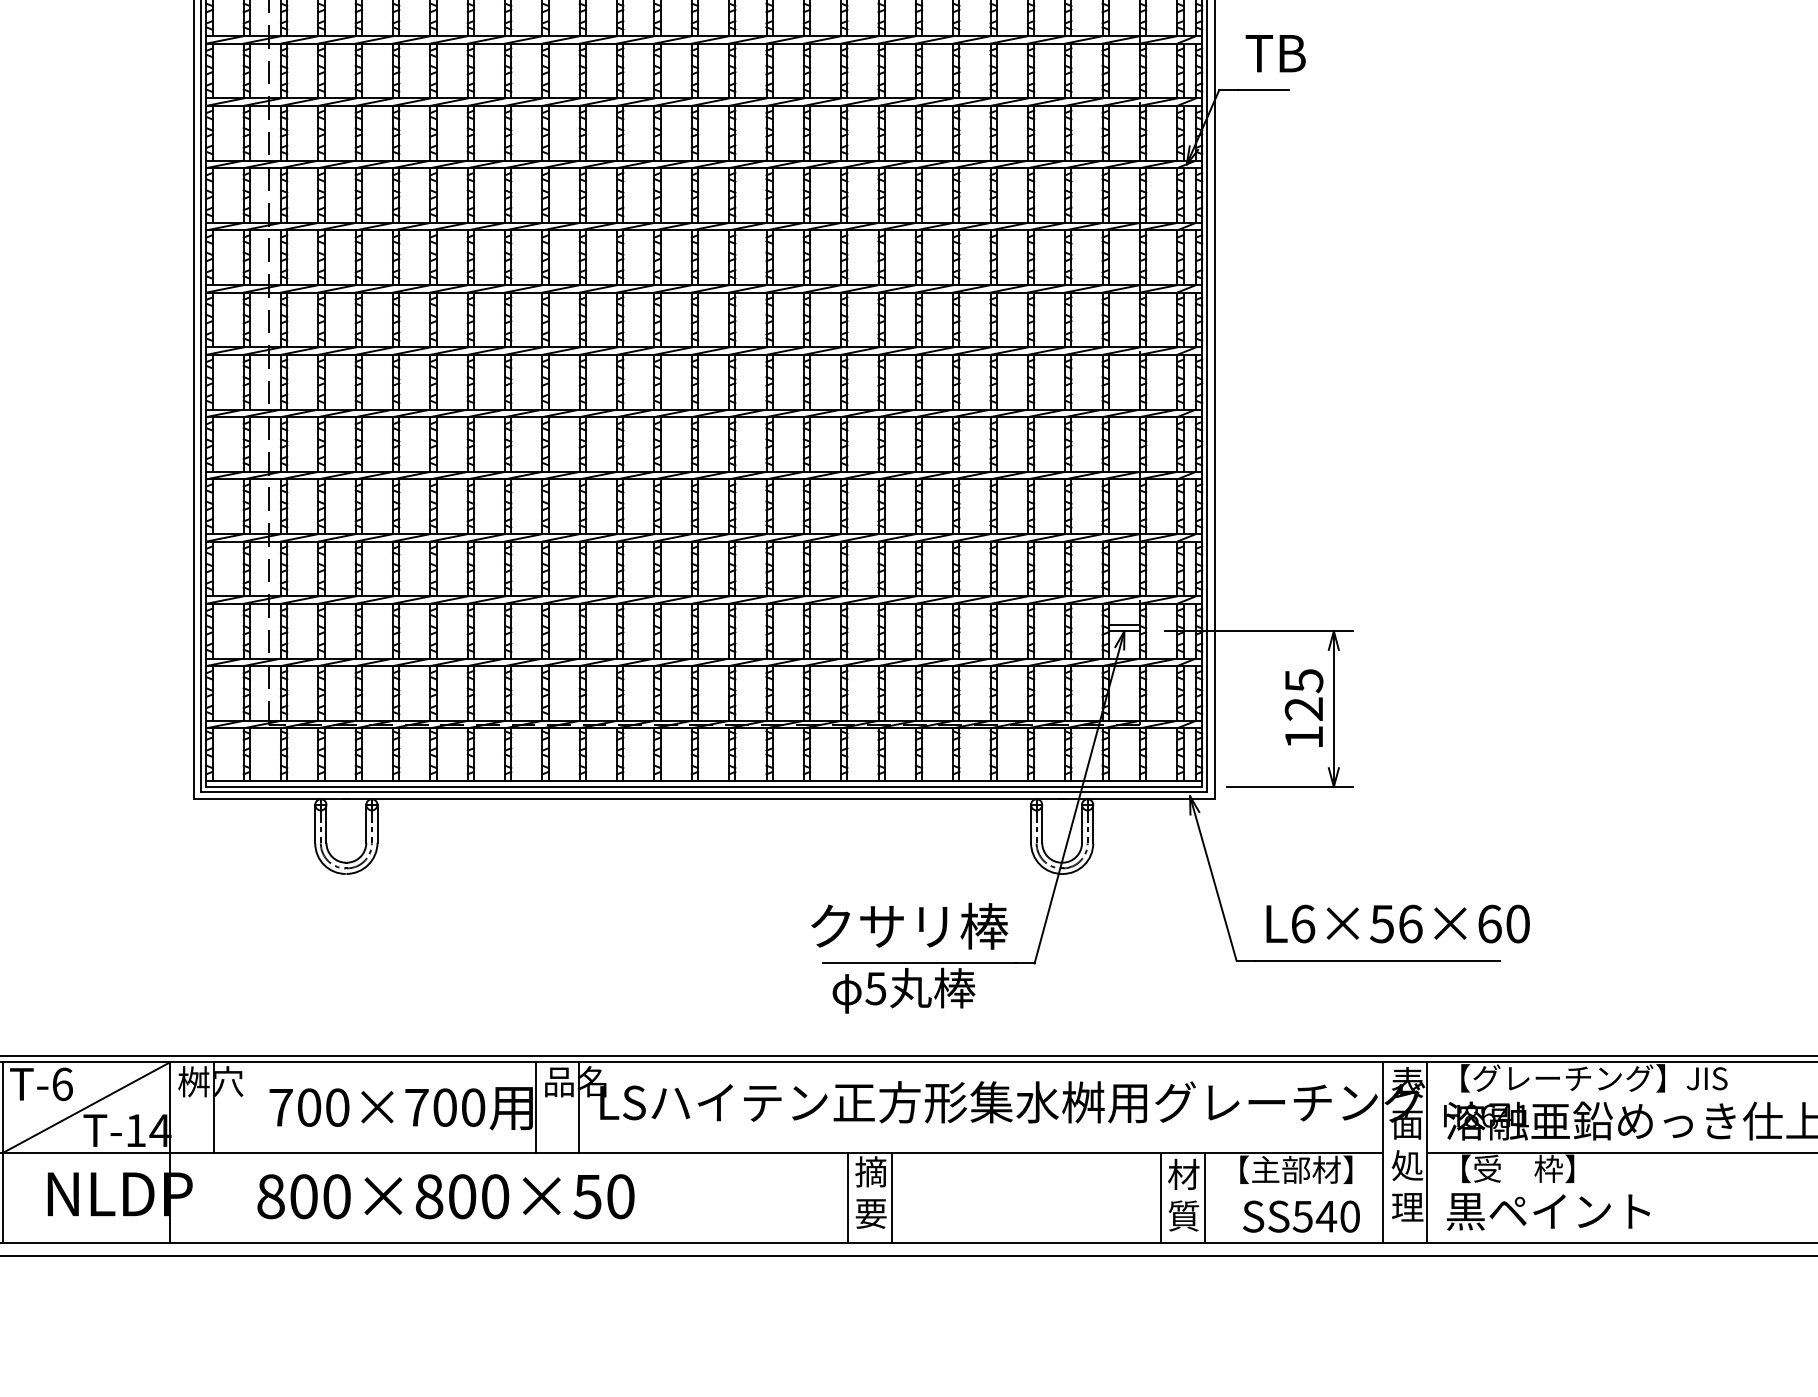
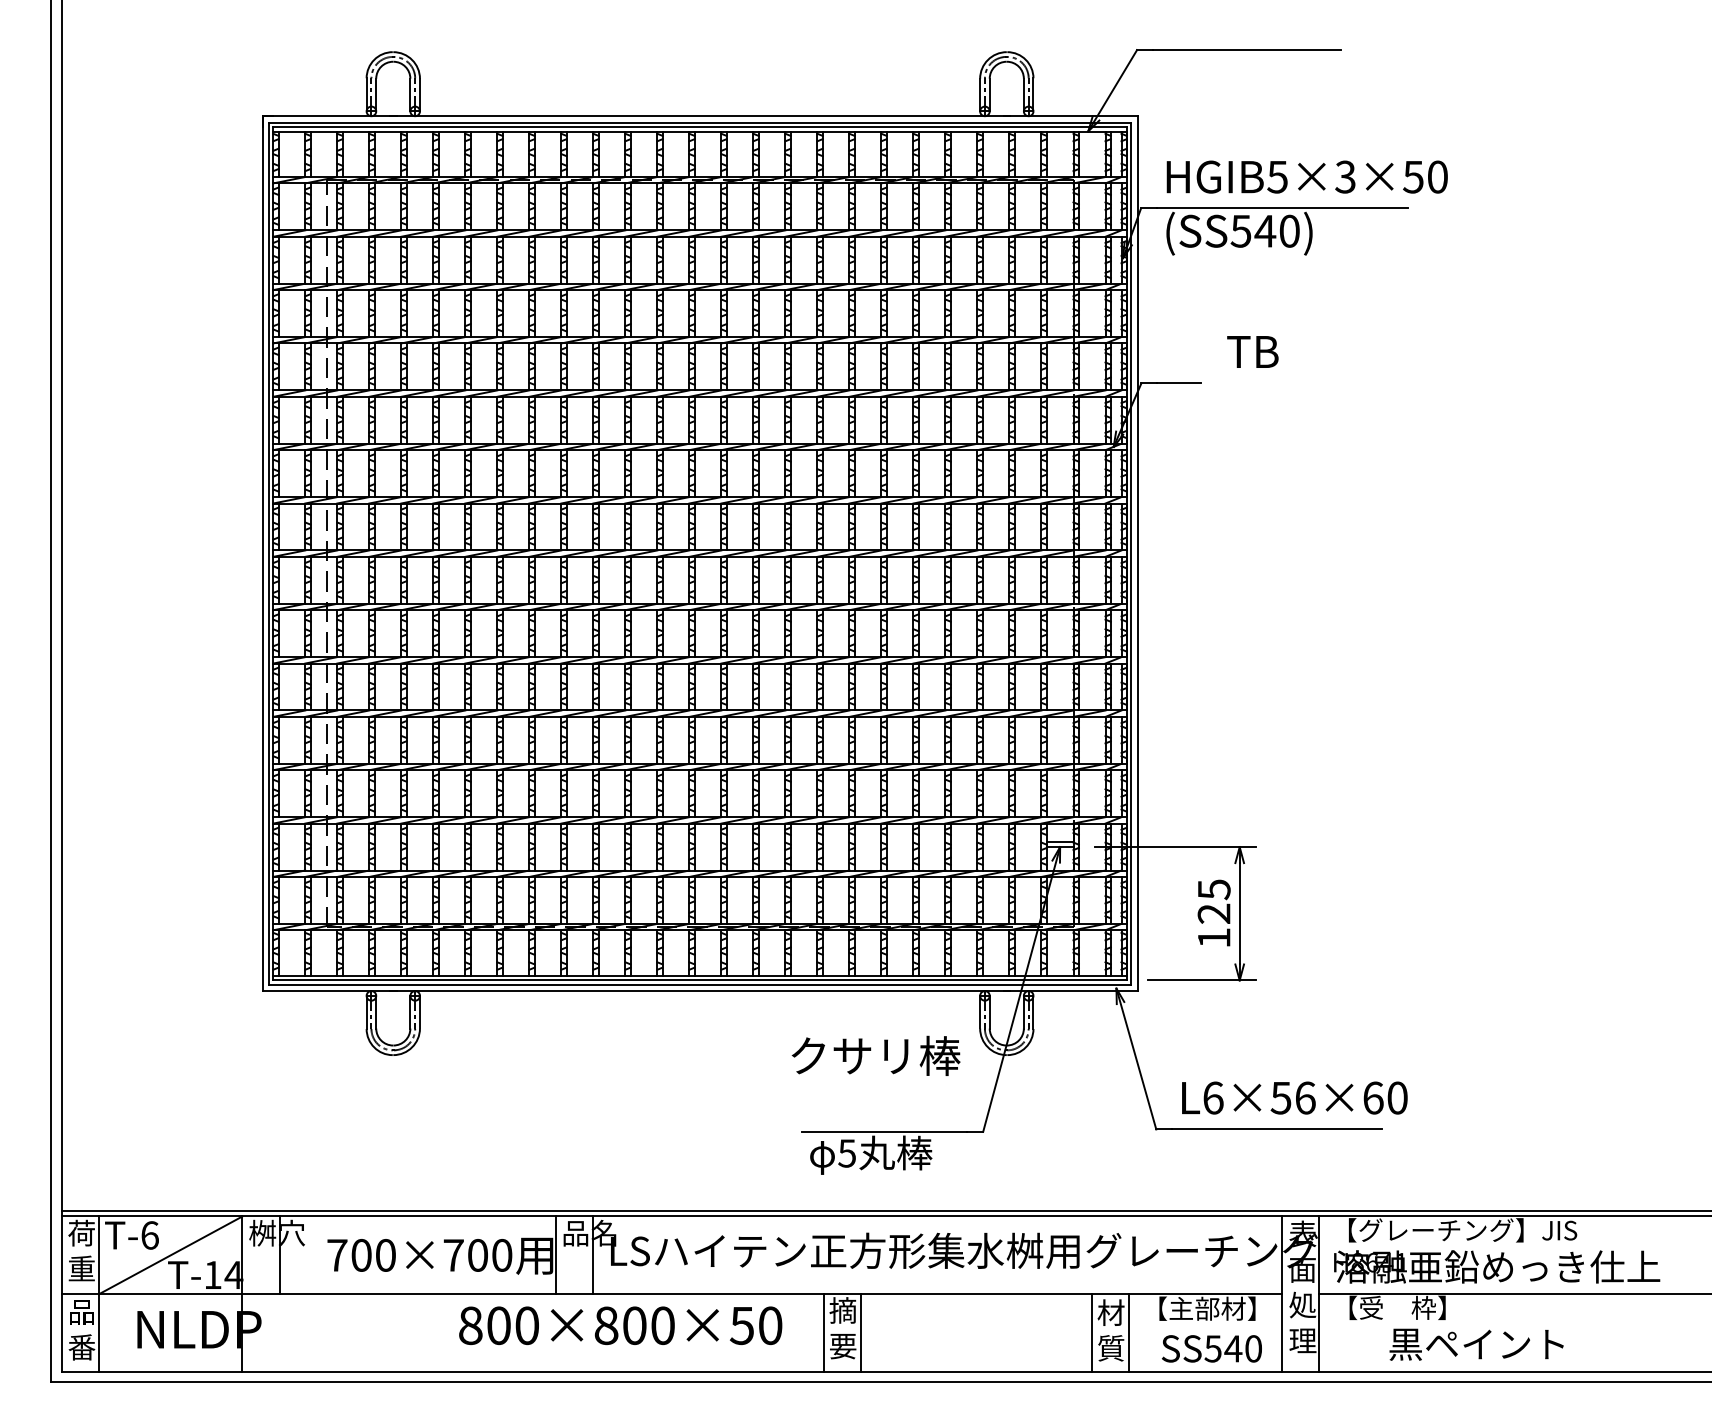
text: (1275, 53) -> (1252, 351), moved
text: (908, 925) -> (875, 1055), moved
text: (445, 1196) -> (620, 1325), moved
text: (1548, 1211) -> (1476, 1344), moved

